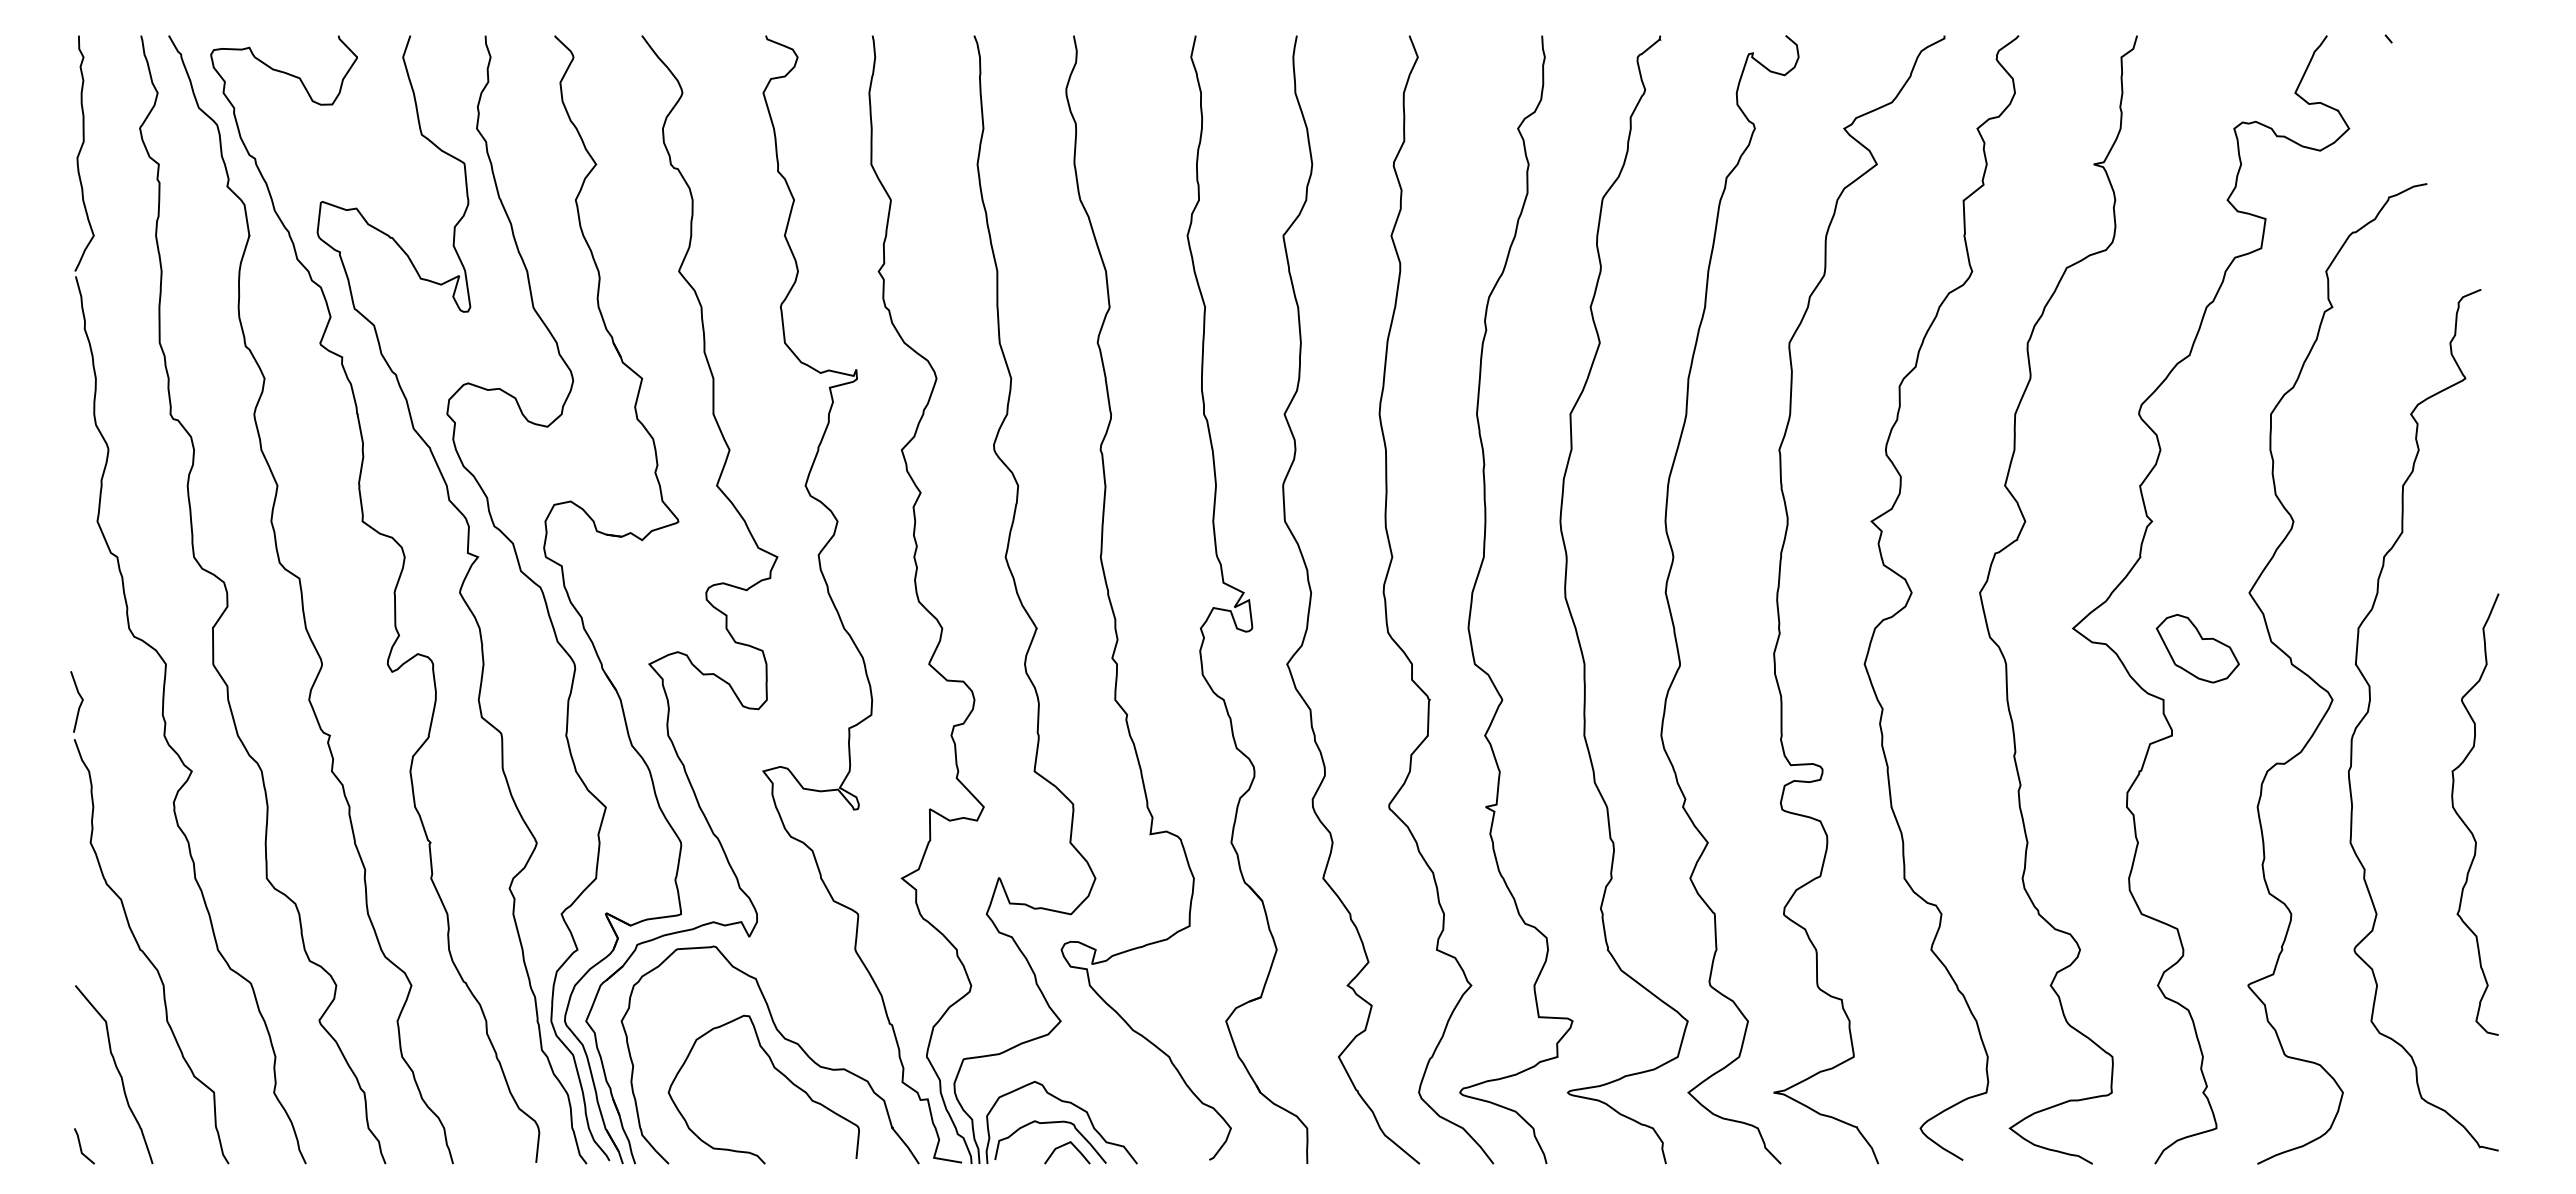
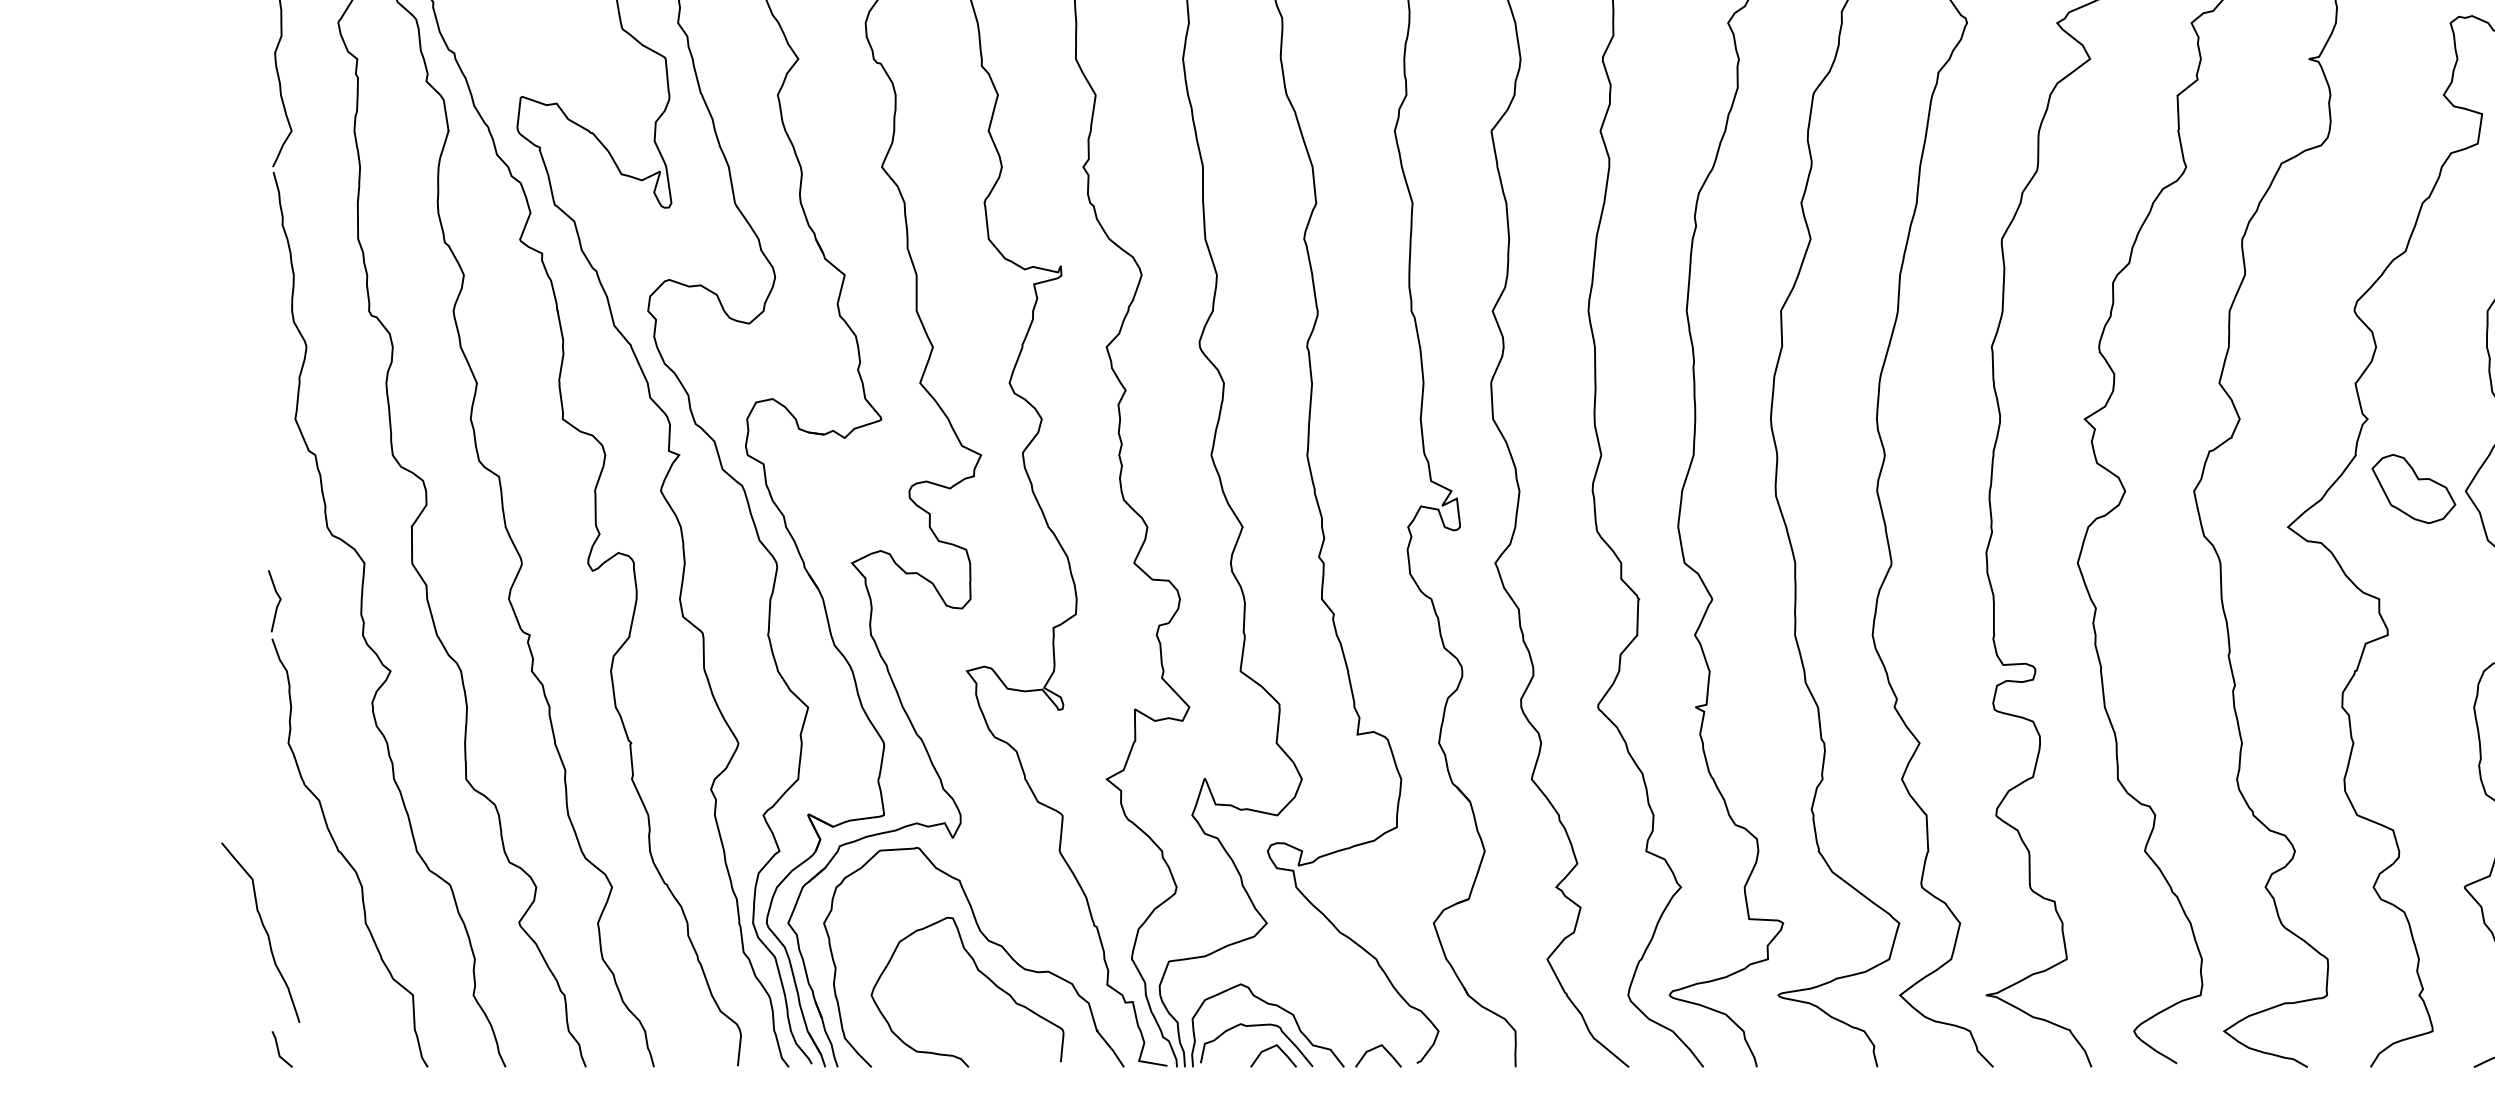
part: (2197, 648) -> (2413, 488), moved
curve: (118, 1073) -> (265, 931), moved
line: (1167, 1146) -> (1374, 1049), added

